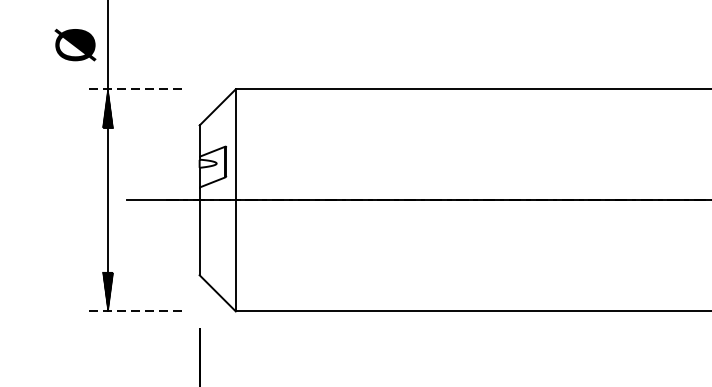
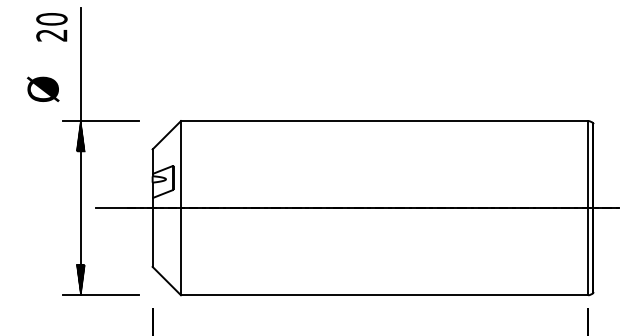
text: (75, 43) -> (43, 88), moved
line: (134, 89) -> (101, 121), dashed -> solid
line: (134, 311) -> (101, 295), dashed -> solid

